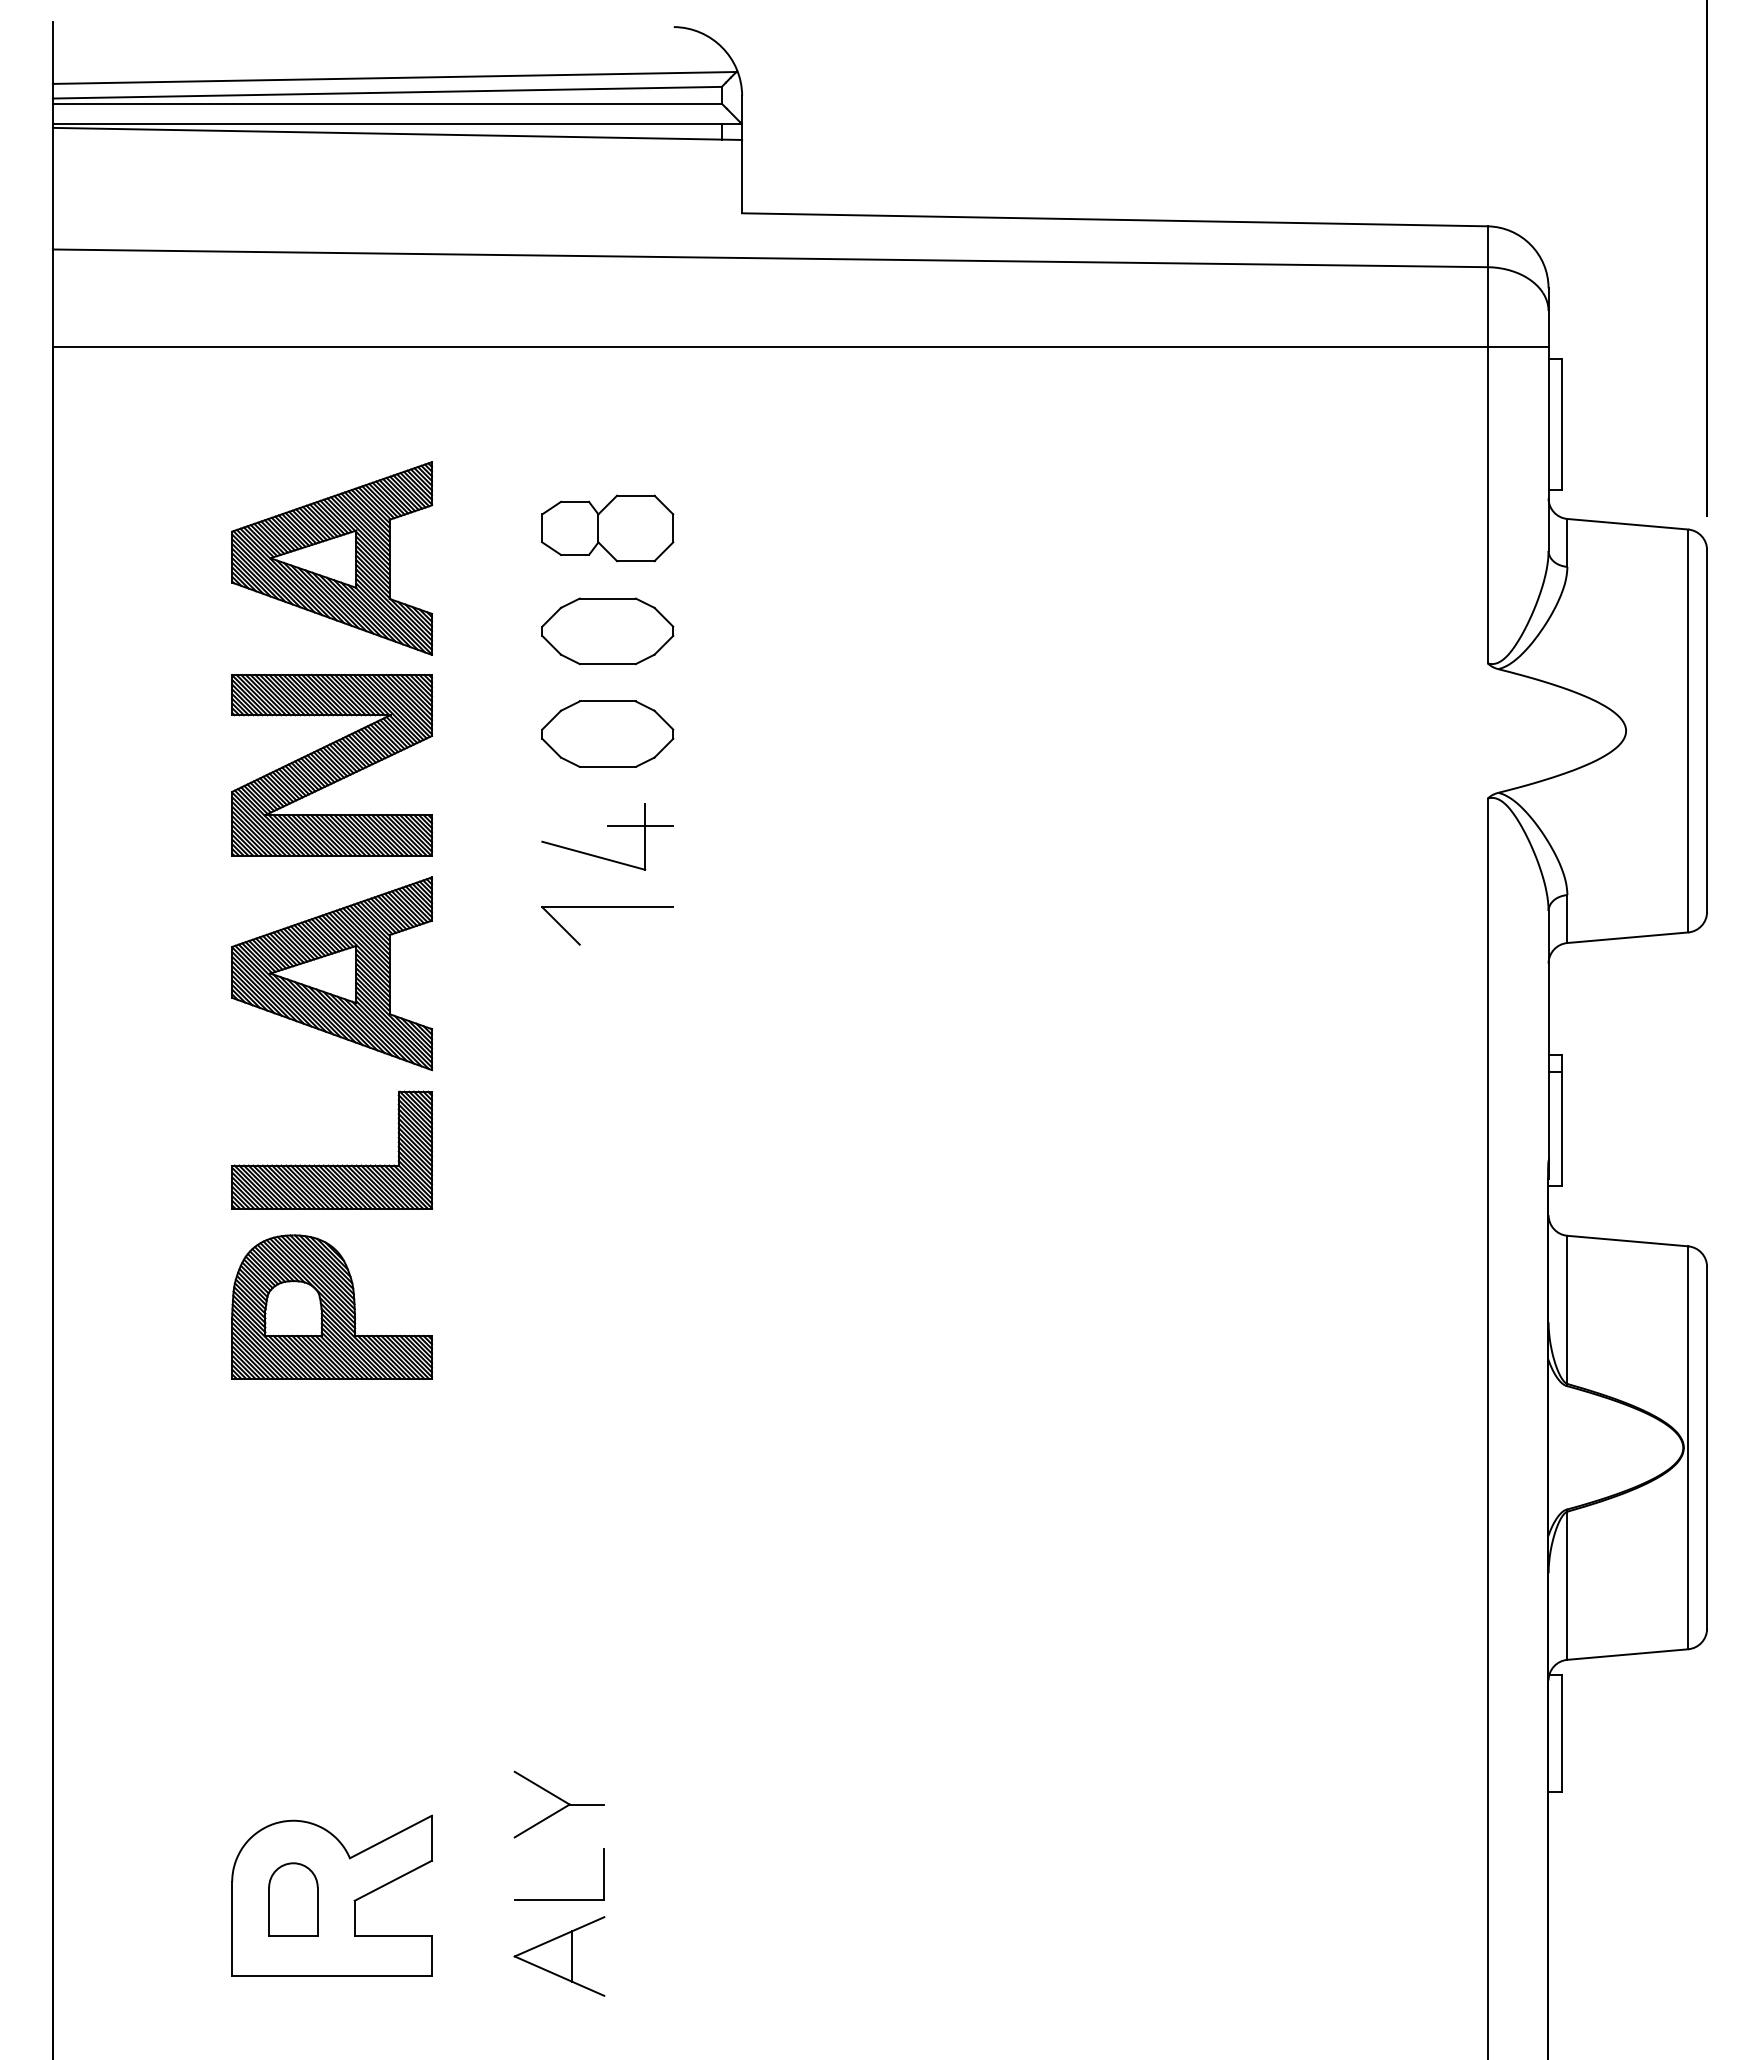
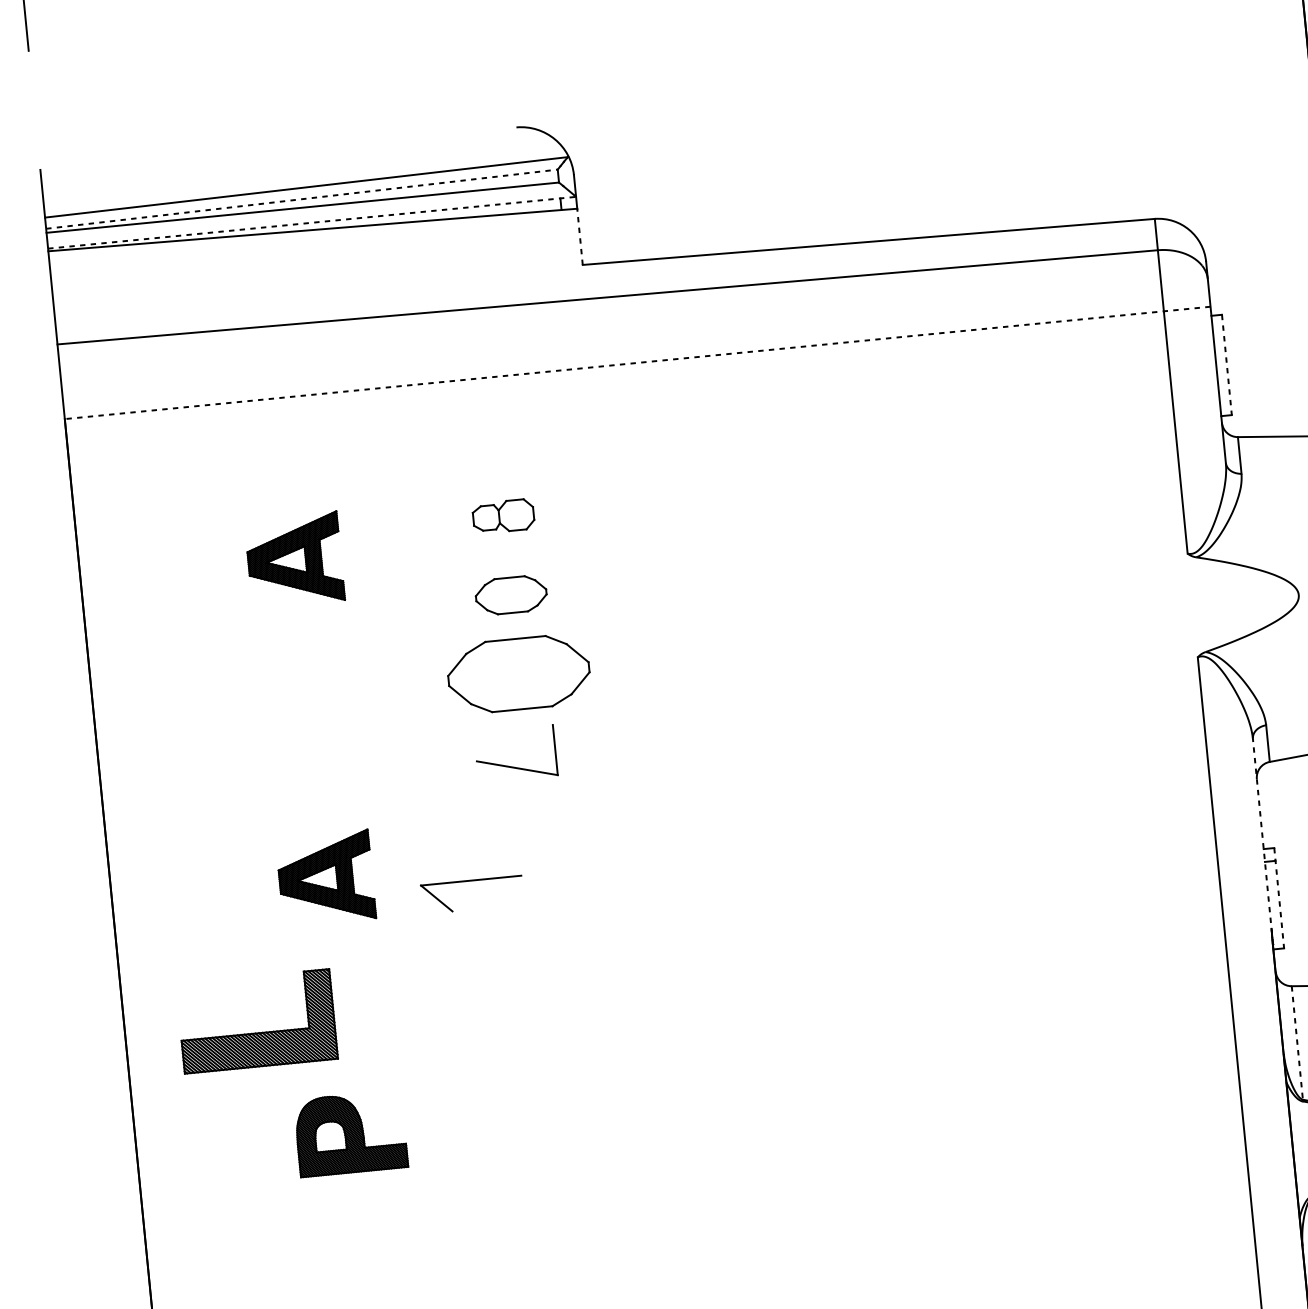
line: (387, 92) -> (302, 199), solid -> dashed
line: (397, 124) -> (312, 222), solid -> dashed
line: (742, 176) -> (580, 236), solid -> dashed
line: (800, 346) -> (637, 362), solid -> dashed
line: (1562, 424) -> (1227, 365), solid -> dashed
part: (607, 528) -> (503, 516), size x0.6
part: (332, 558) -> (294, 560), size x0.6
part: (607, 631) -> (511, 595), size x0.7
part: (607, 733) -> (518, 673), size x1.4
part: (332, 765) -> (310, 718), removed
line: (640, 826) -> (550, 742), removed
part: (607, 907) -> (470, 880), moved
part: (332, 973) -> (326, 878), size x0.6
line: (1548, 1044) -> (1262, 841), solid -> dashed
line: (1562, 1120) -> (1279, 898), solid -> dashed
part: (332, 1164) -> (258, 1032), moved
part: (332, 1306) -> (351, 1133), size x0.7
line: (1567, 1310) -> (1297, 1043), solid -> dashed

